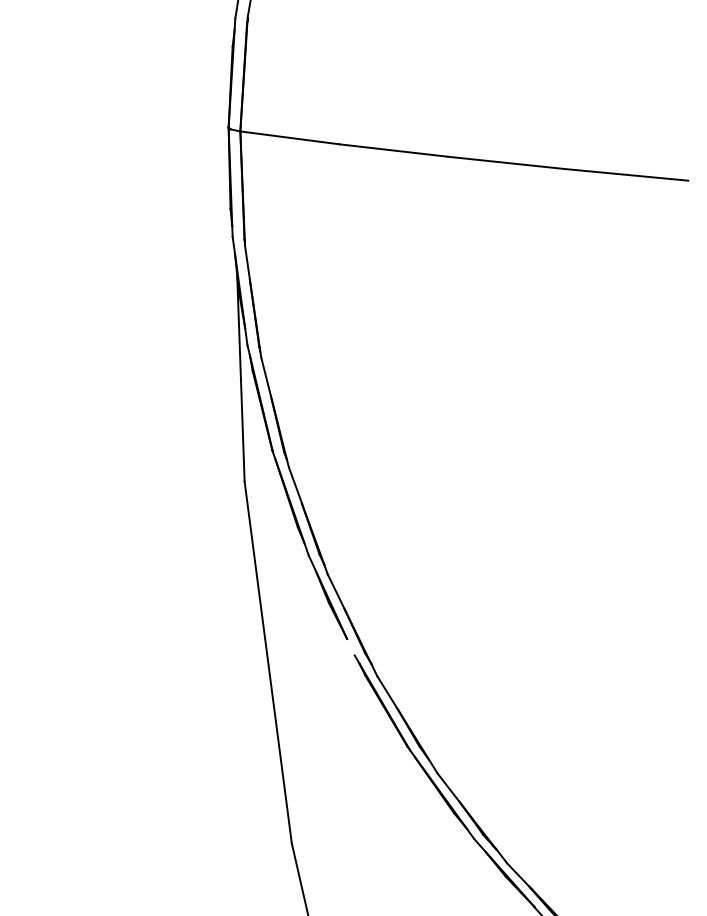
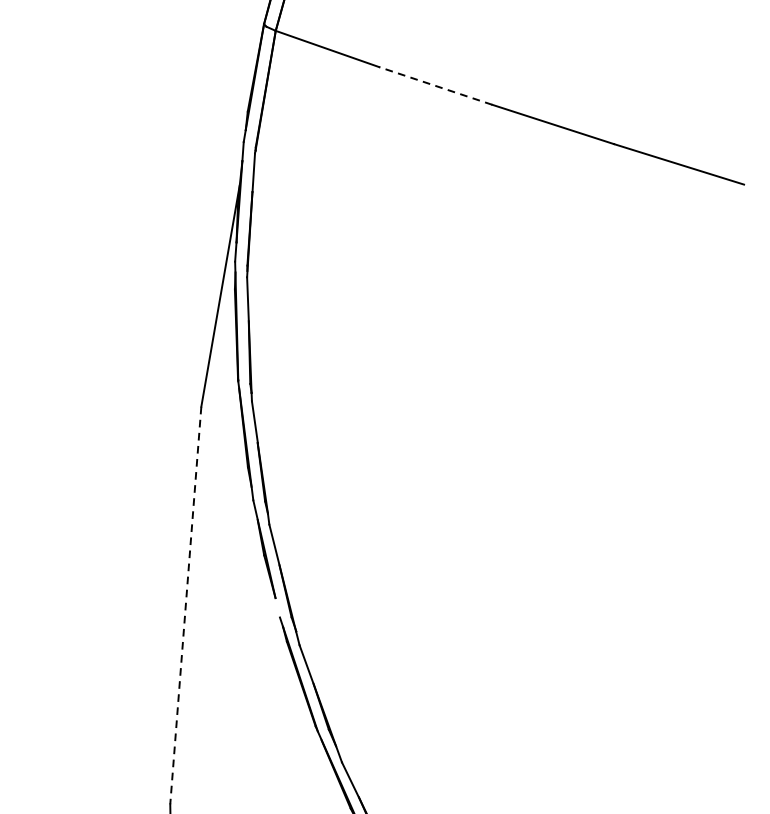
line: (393, 150) -> (435, 85), solid -> dashed
line: (268, 662) -> (186, 605), solid -> dashed

